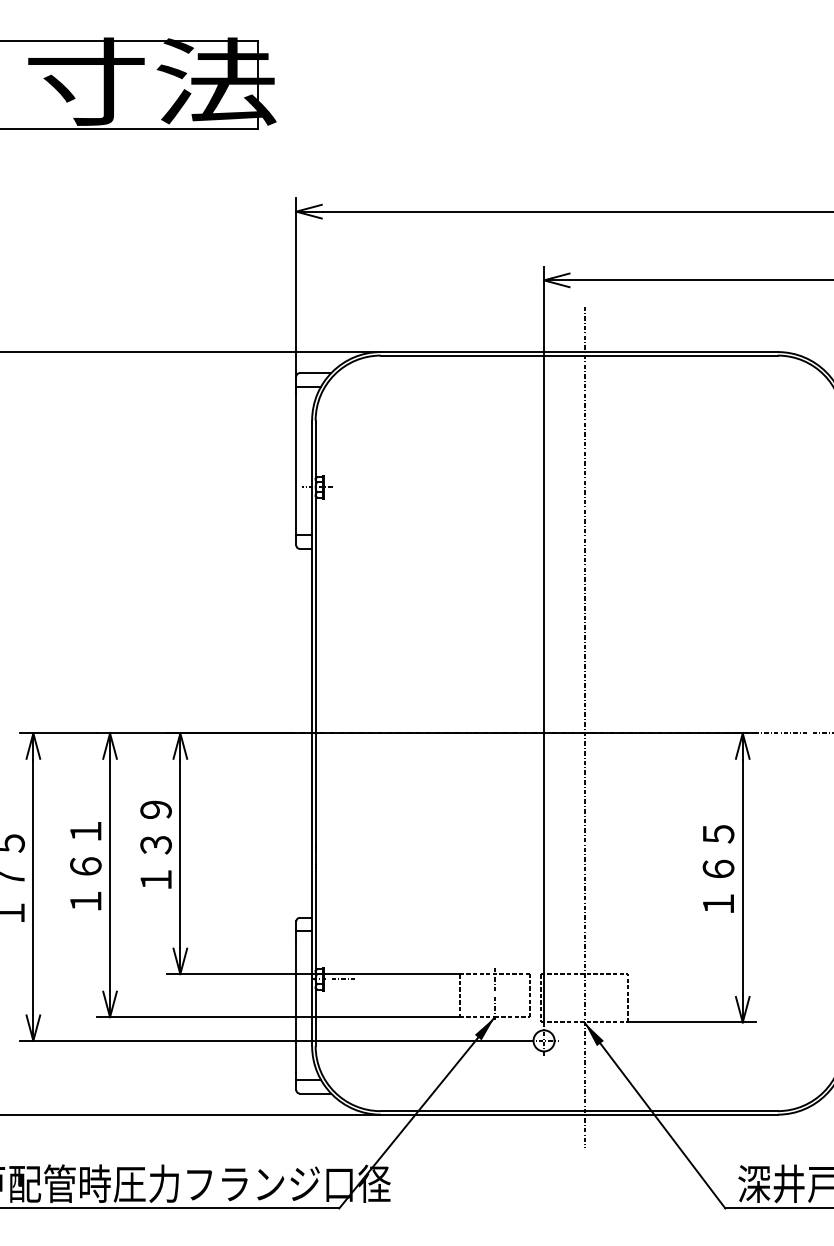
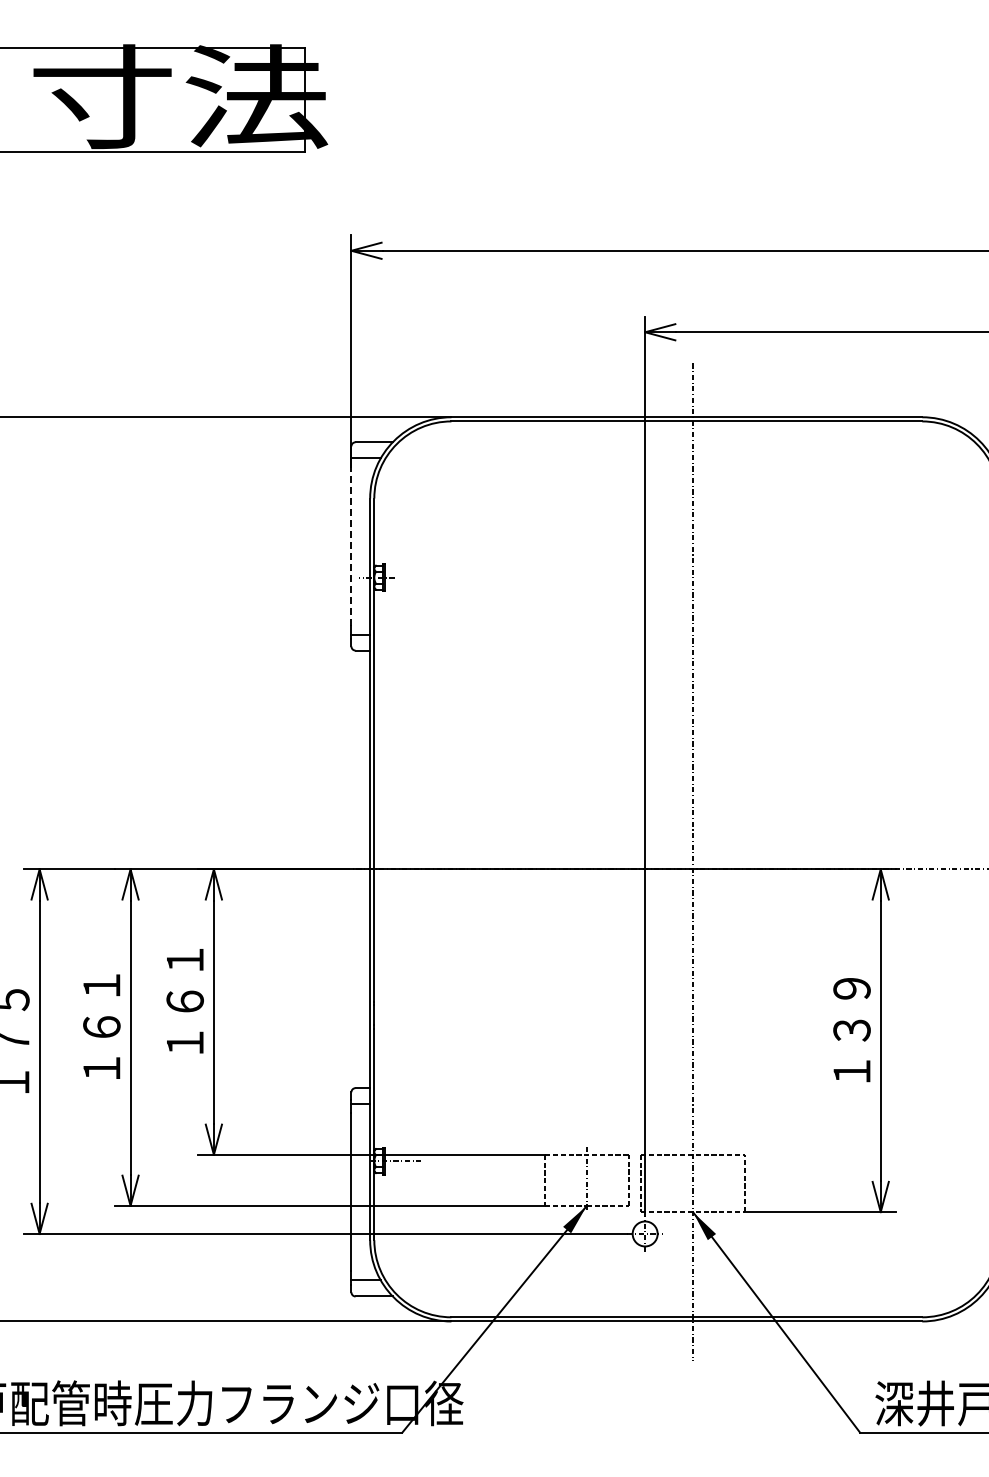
line: (296, 460) -> (351, 545), solid -> dashed
text: (155, 827) -> (184, 980), １３９ -> １６１
text: (718, 851) -> (851, 1009), １６５ -> １３９

